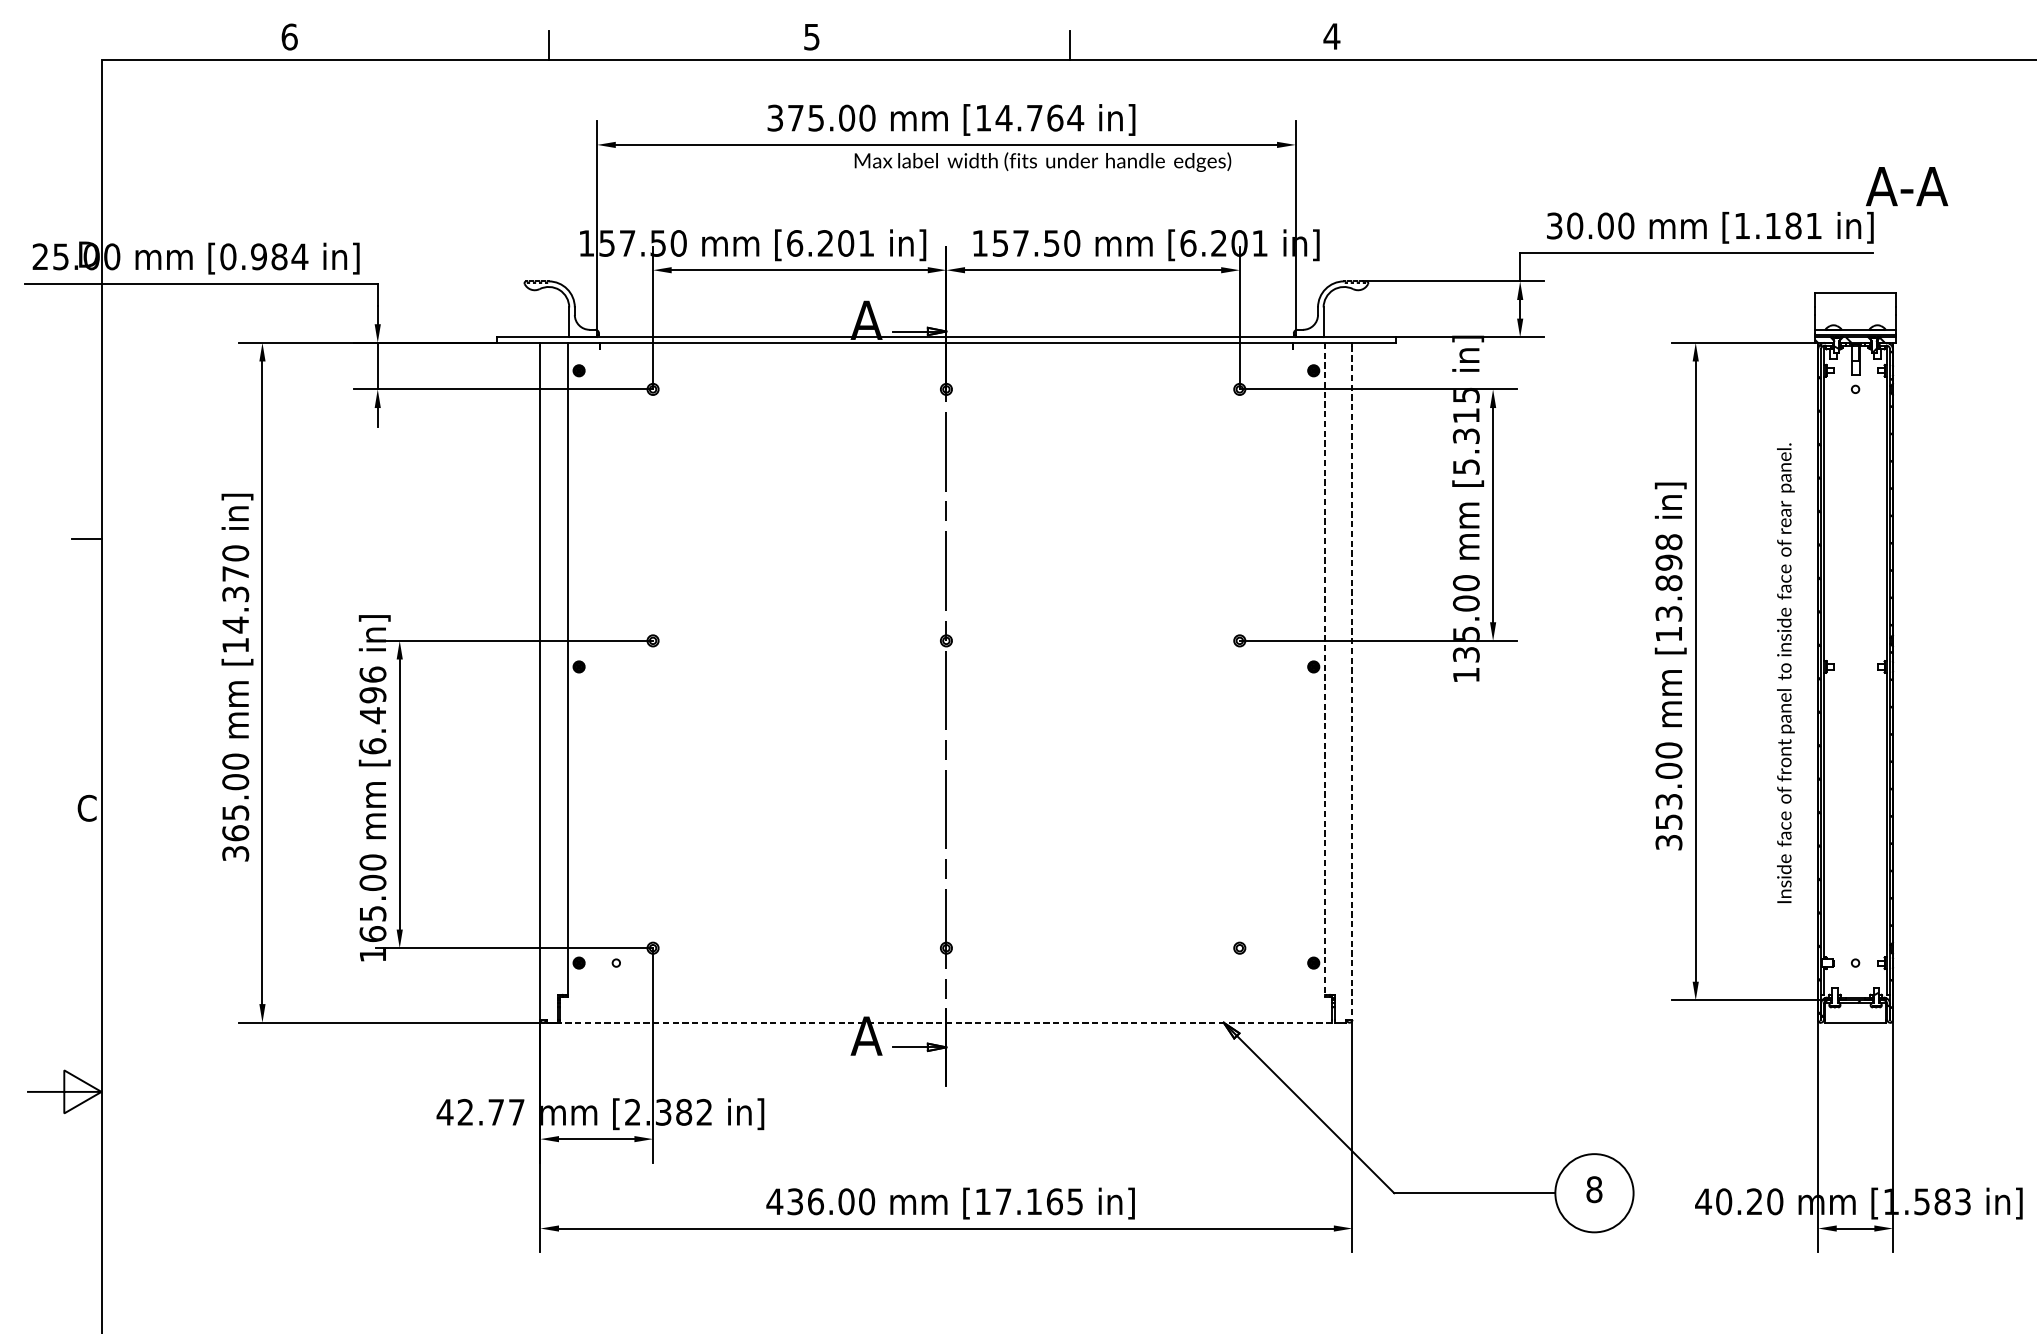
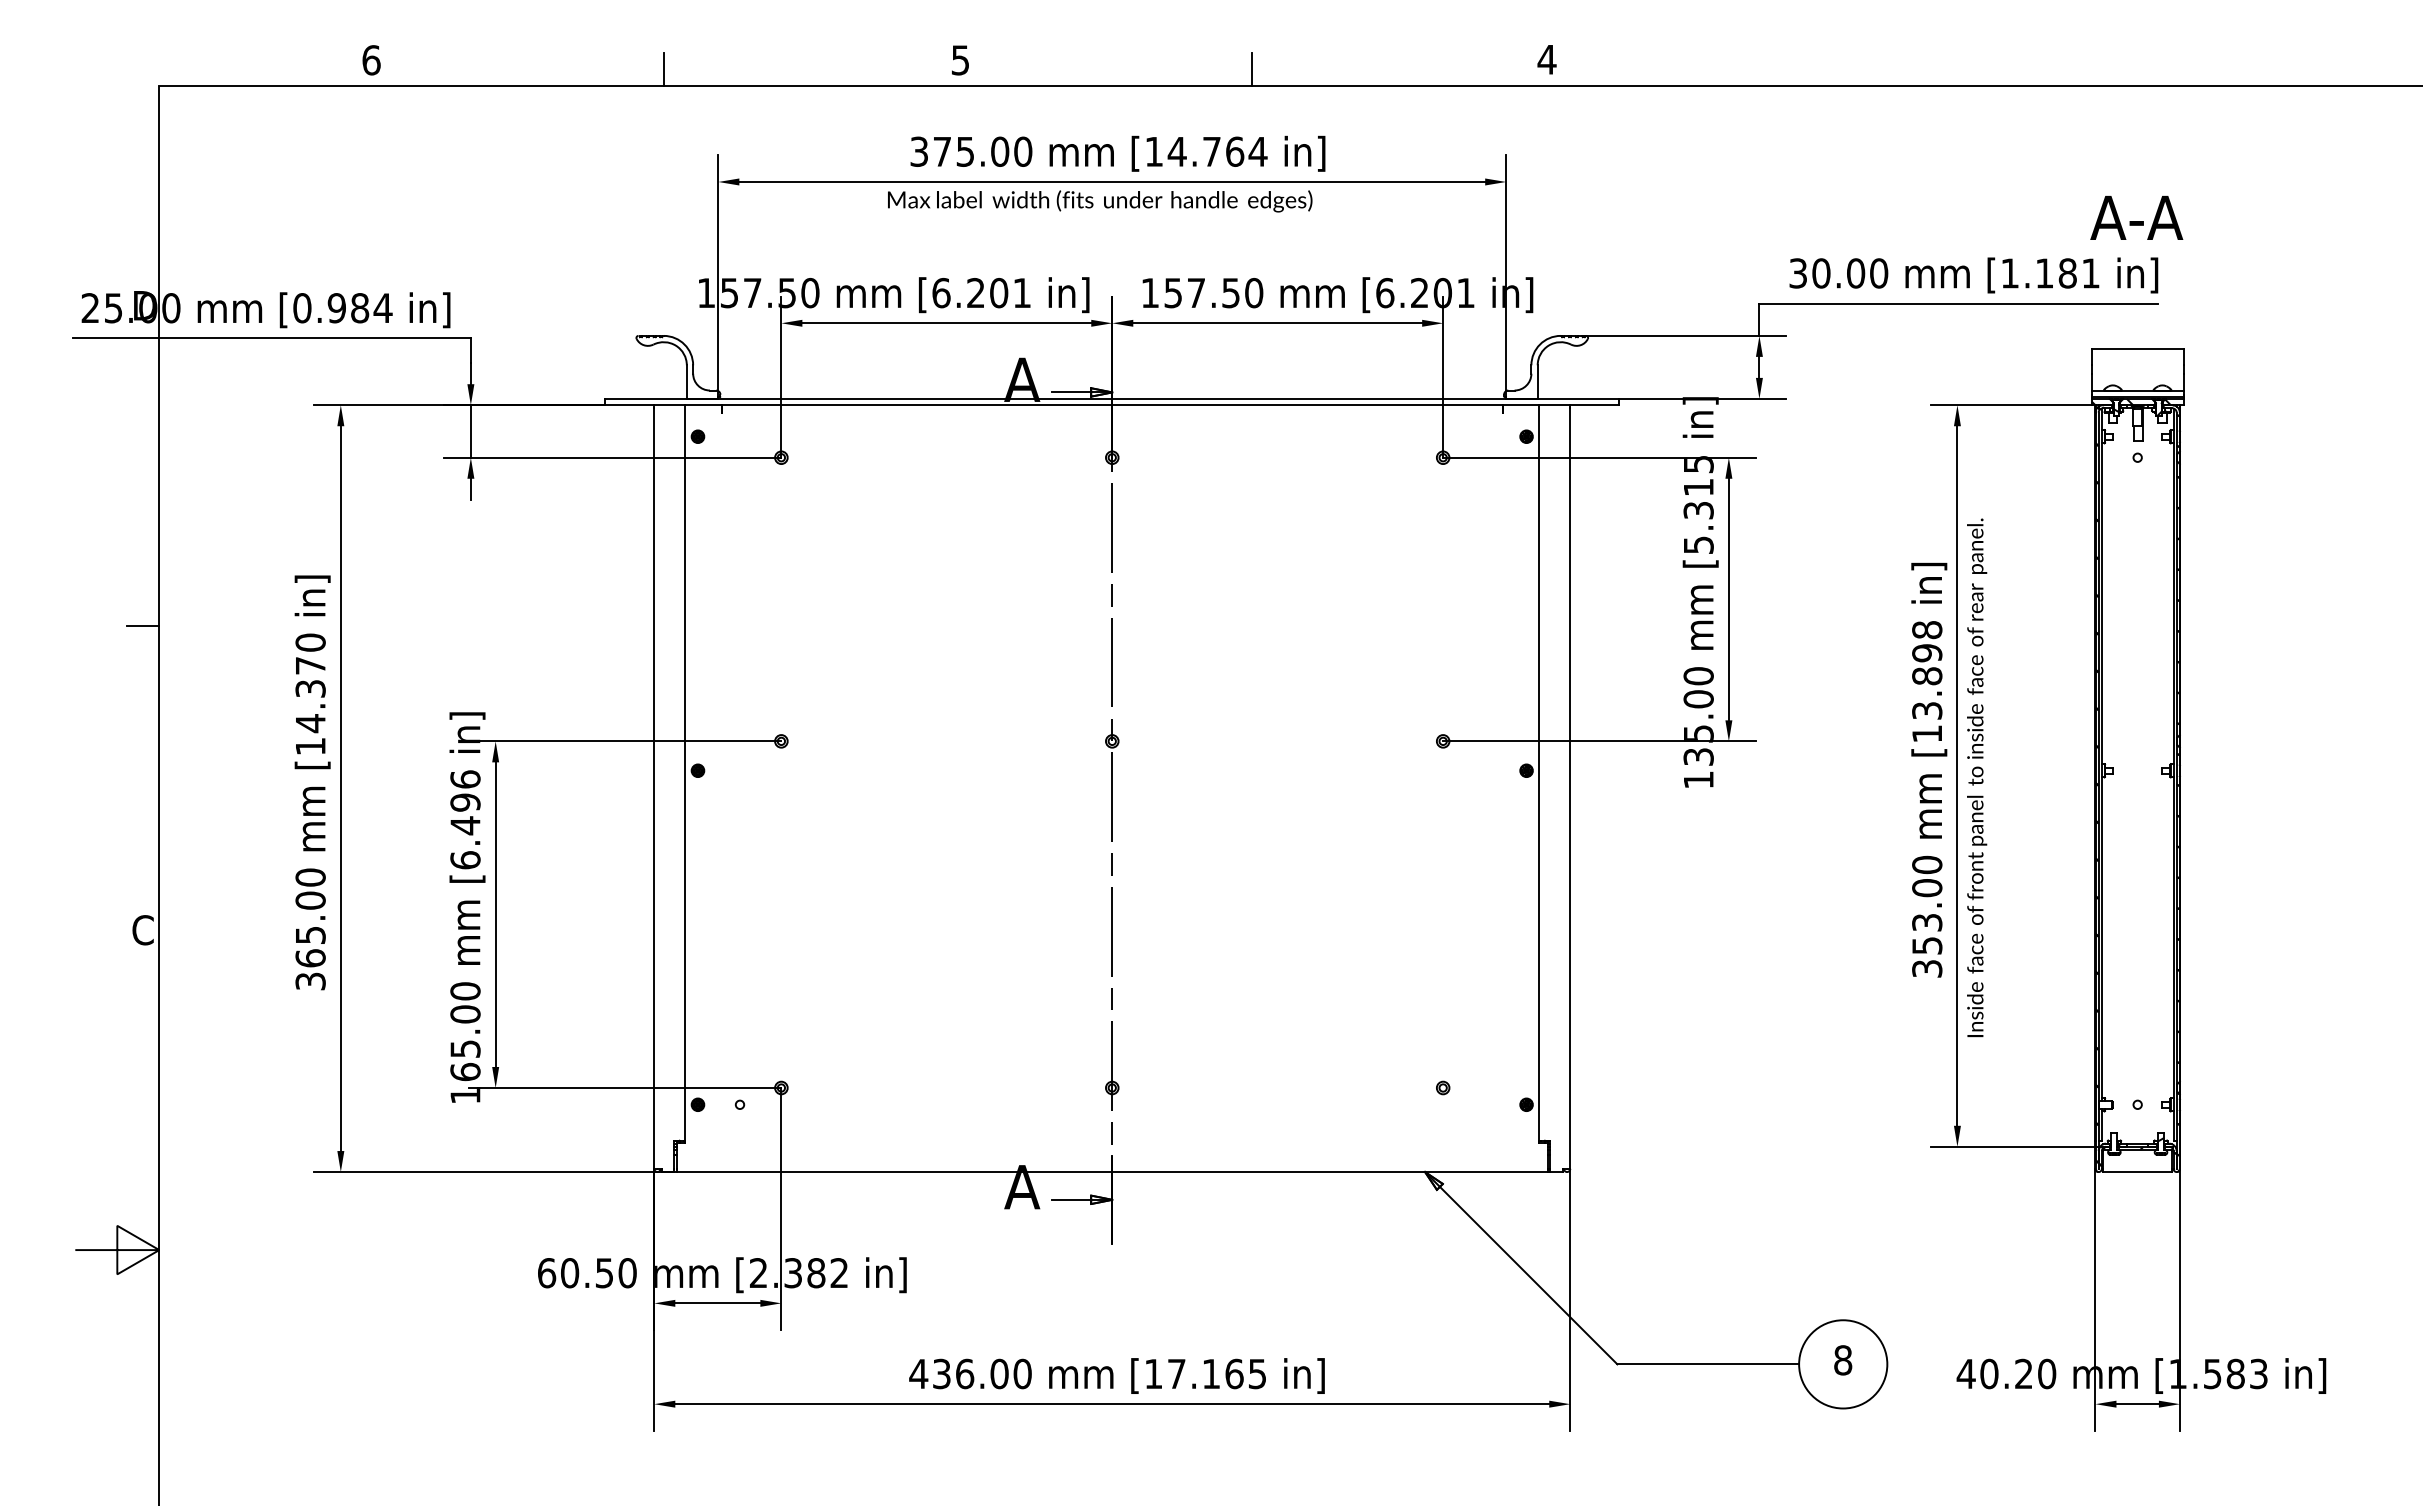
text: (1043, 162) -> (1100, 201), moved
text: (1906, 186) -> (2136, 217), moved
line: (1325, 669) -> (1539, 773), dashed -> solid
text: (1786, 672) -> (1977, 777), moved
line: (1352, 683) -> (1570, 789), dashed -> solid
line: (945, 1023) -> (1111, 1172), dashed -> solid
text: (480, 1112) -> (586, 1273), 42.77 -> 60.50

